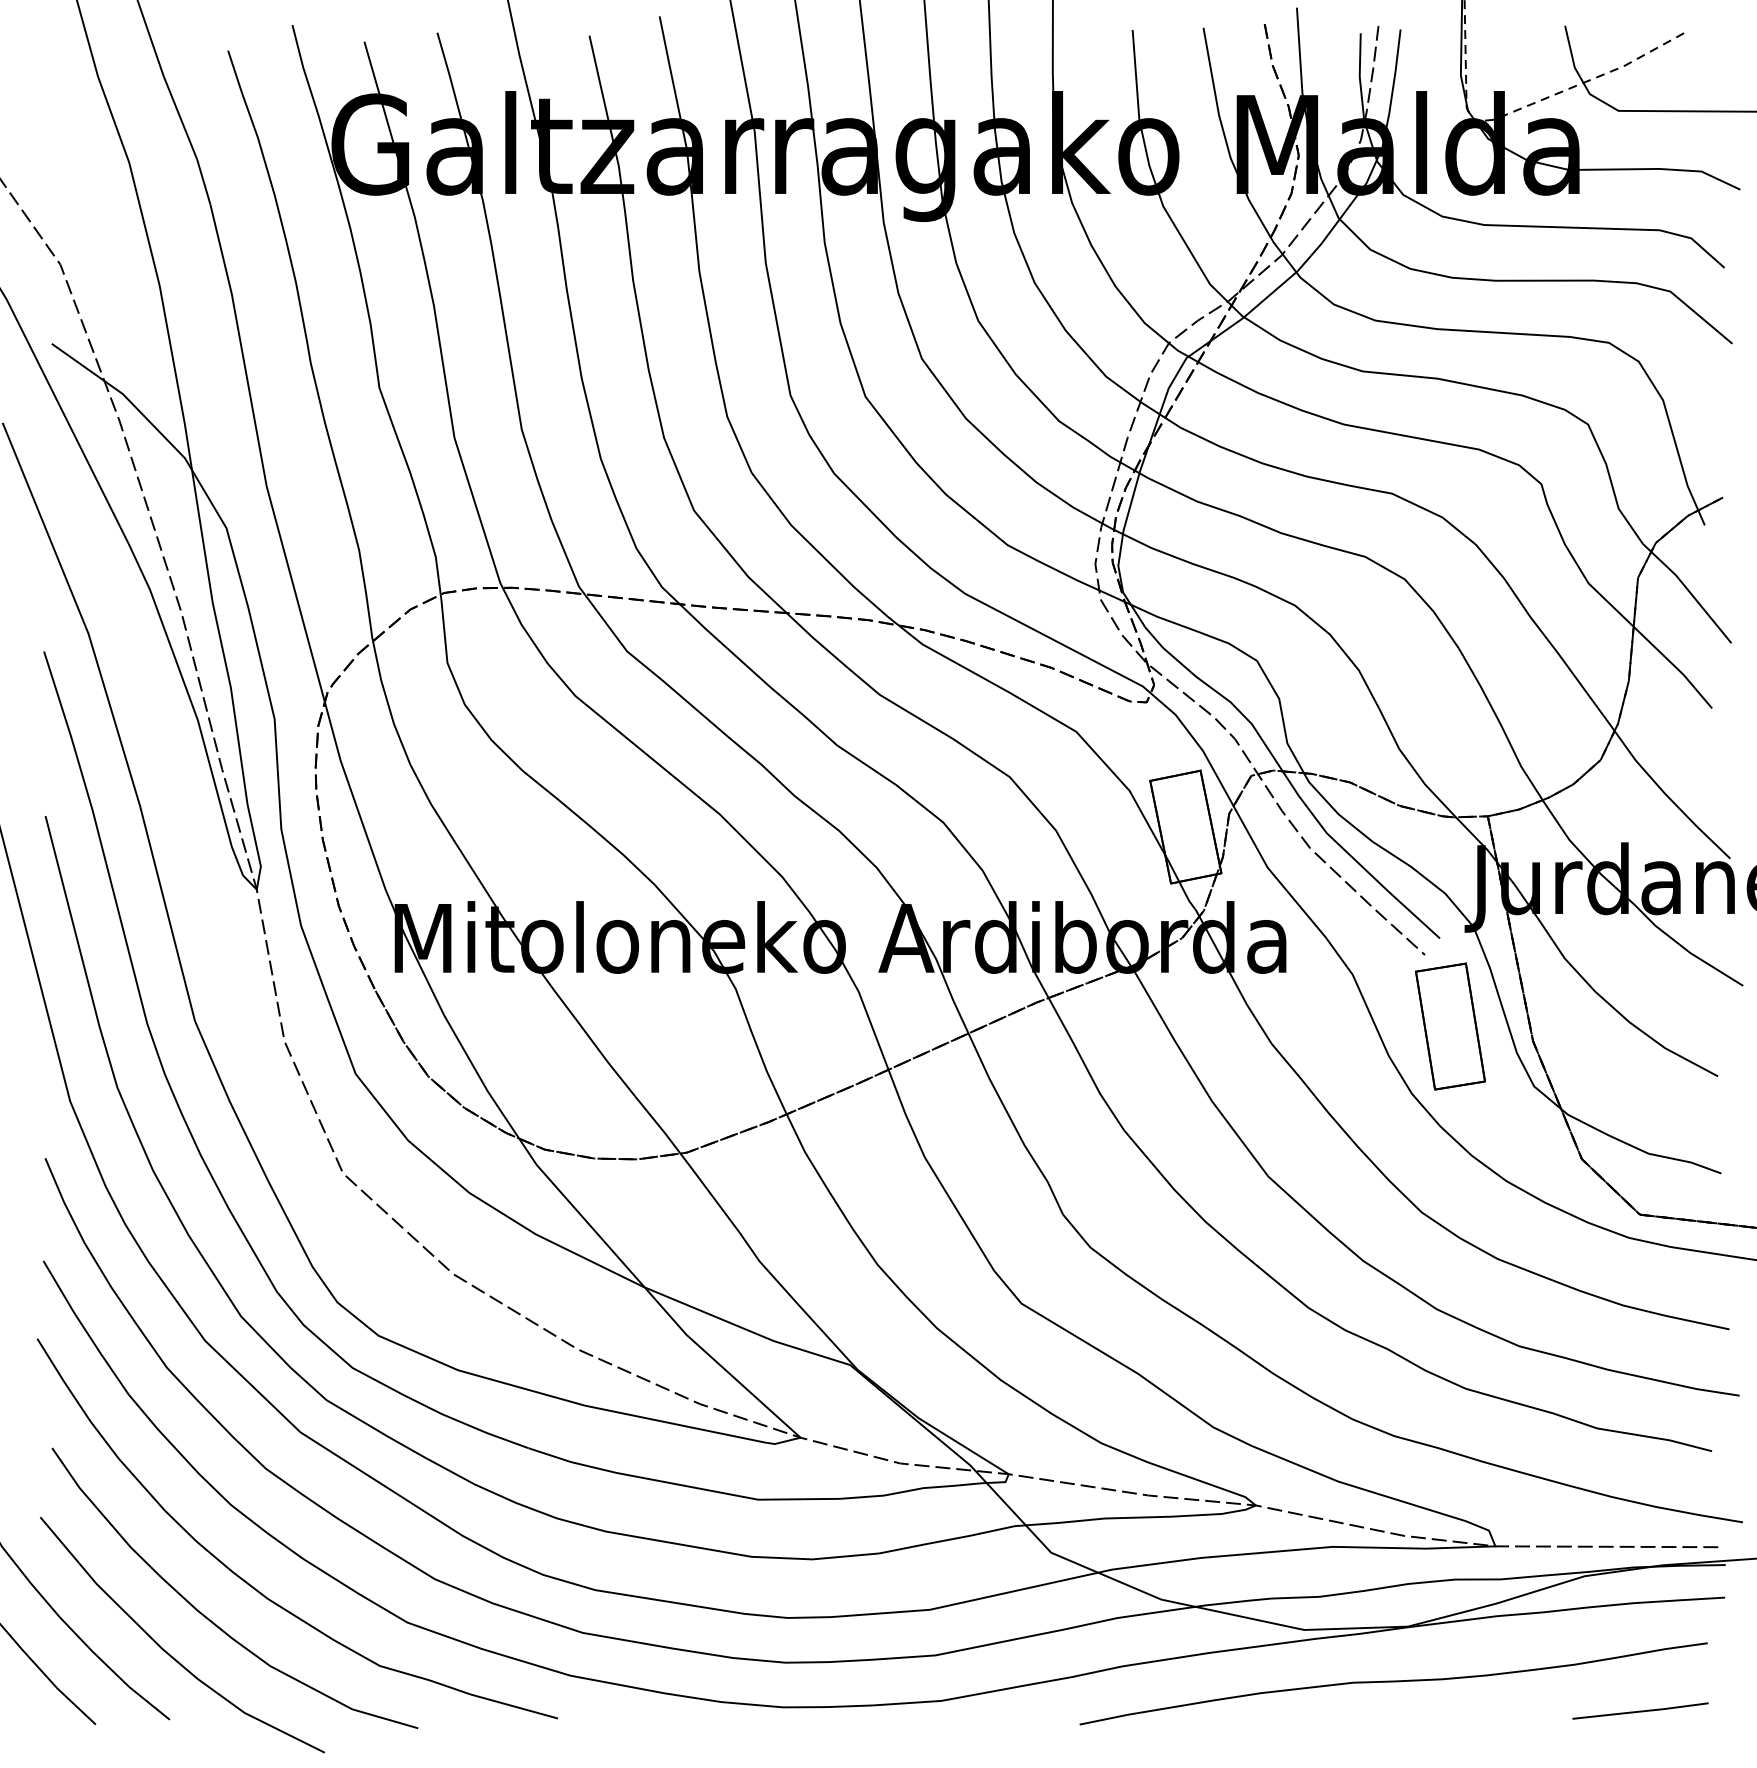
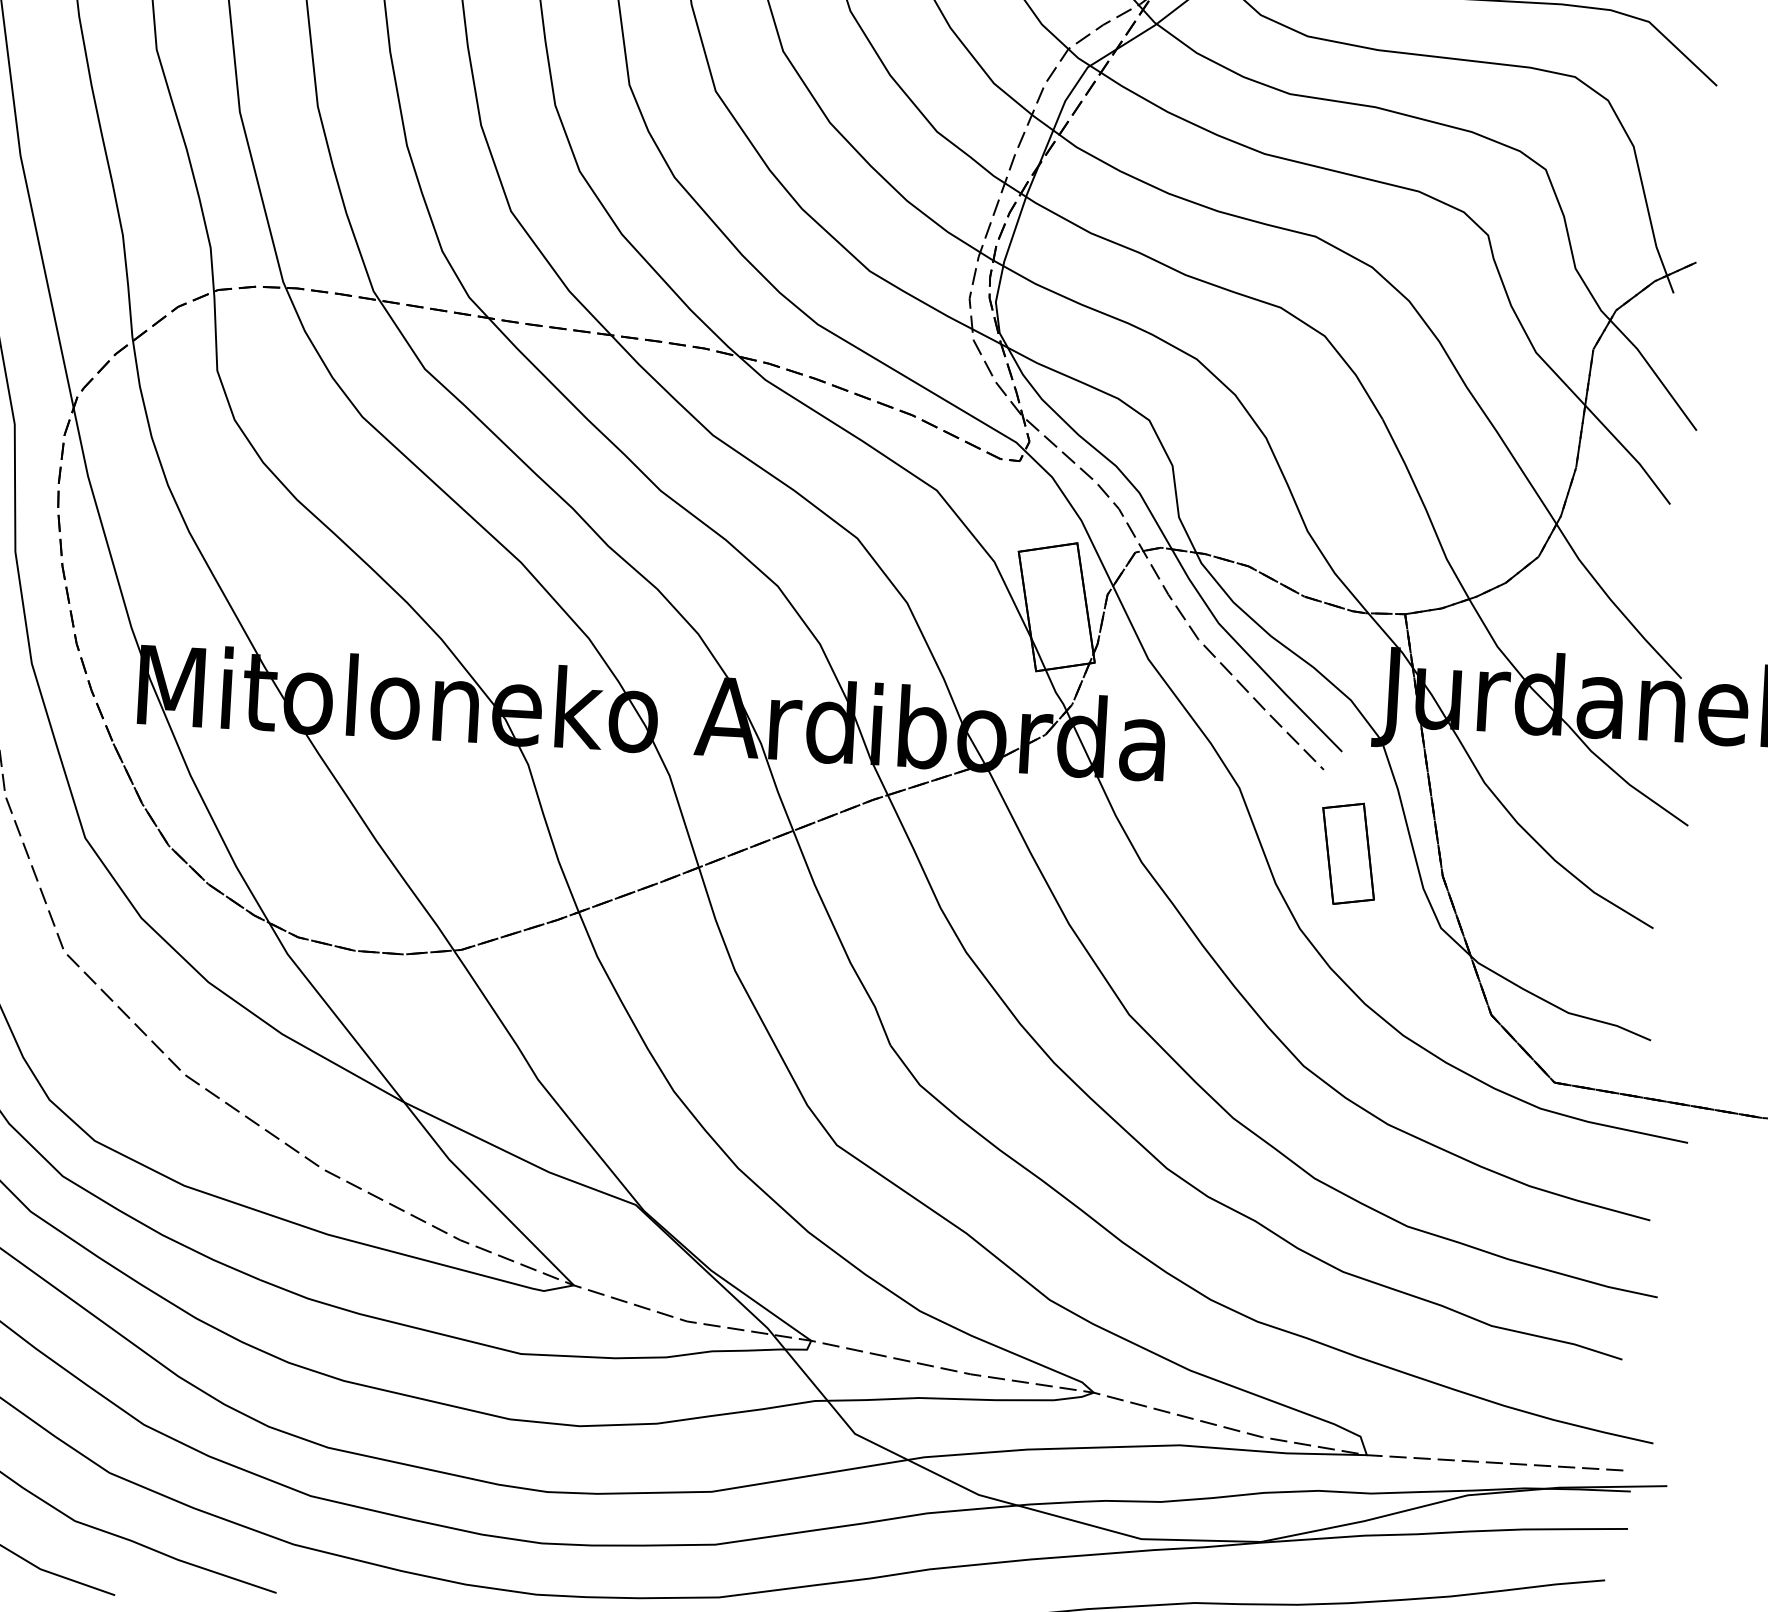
part: (1450, 1026) -> (1348, 853), size x0.7

